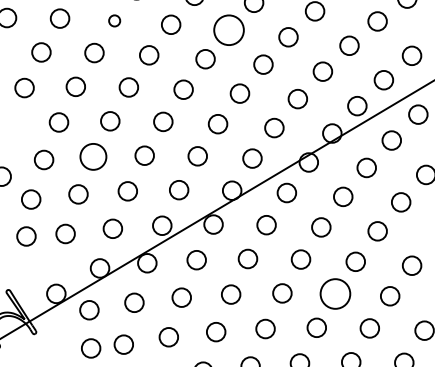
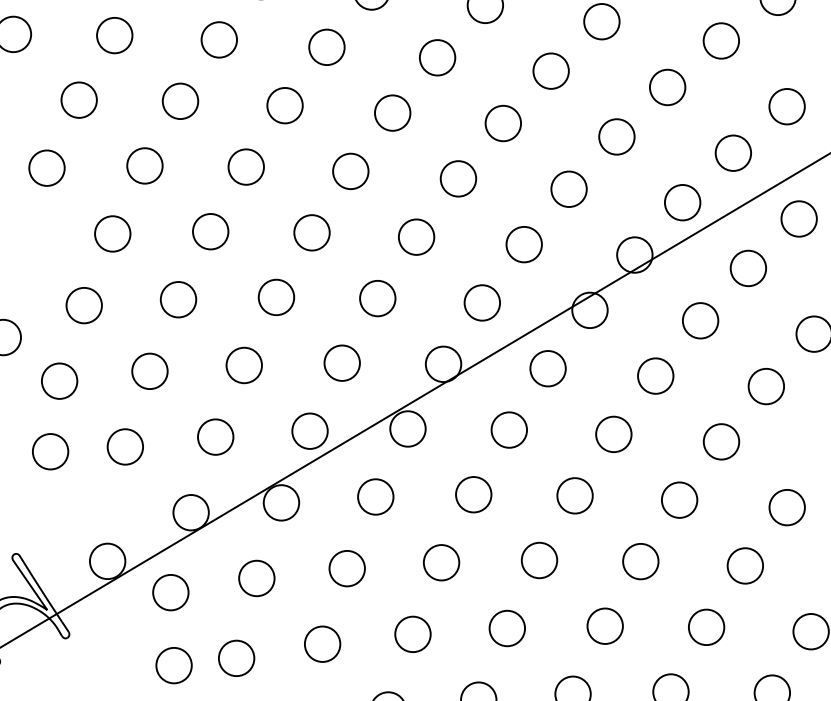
circle: (114, 20) -> (218, 39), size x1.67
circle: (228, 30) -> (436, 58), size x0.62
circle: (93, 156) -> (178, 298), size x0.71
circle: (335, 293) -> (640, 560), size x0.62

